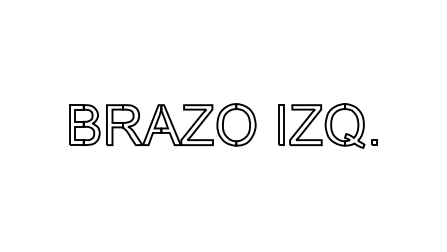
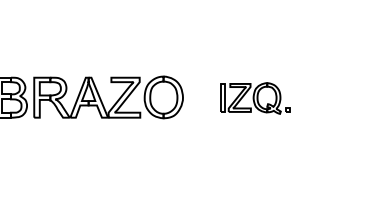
part: (327, 125) -> (254, 98), size x0.7

